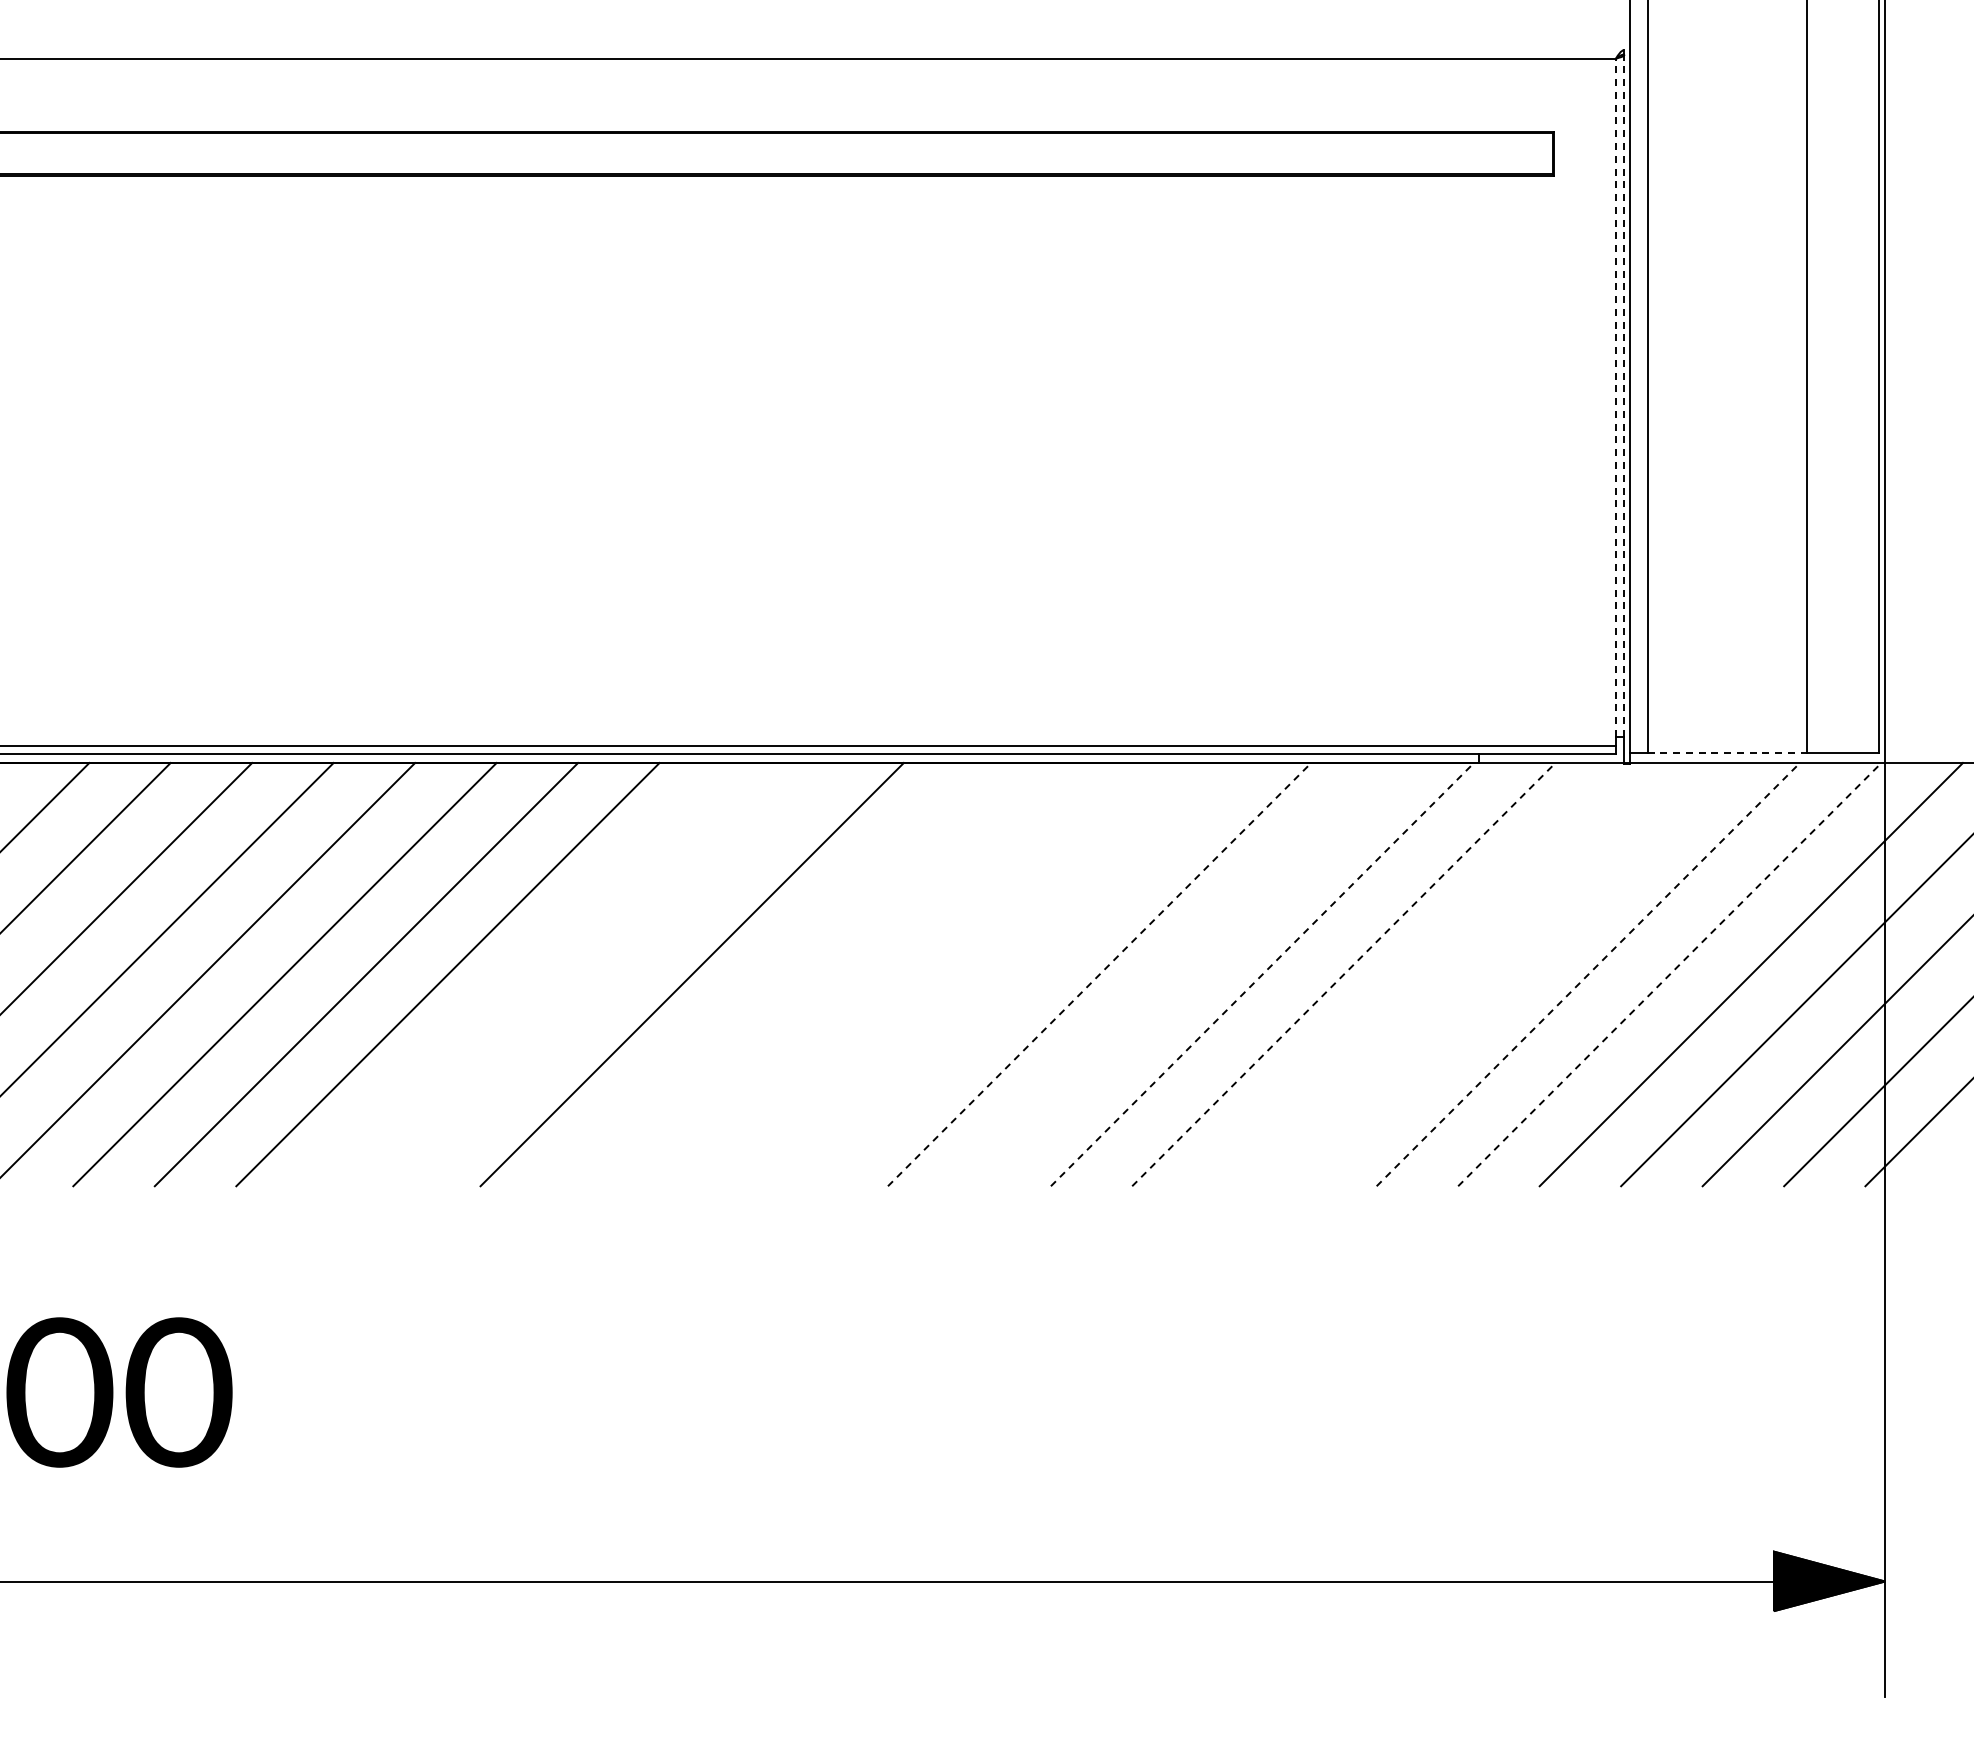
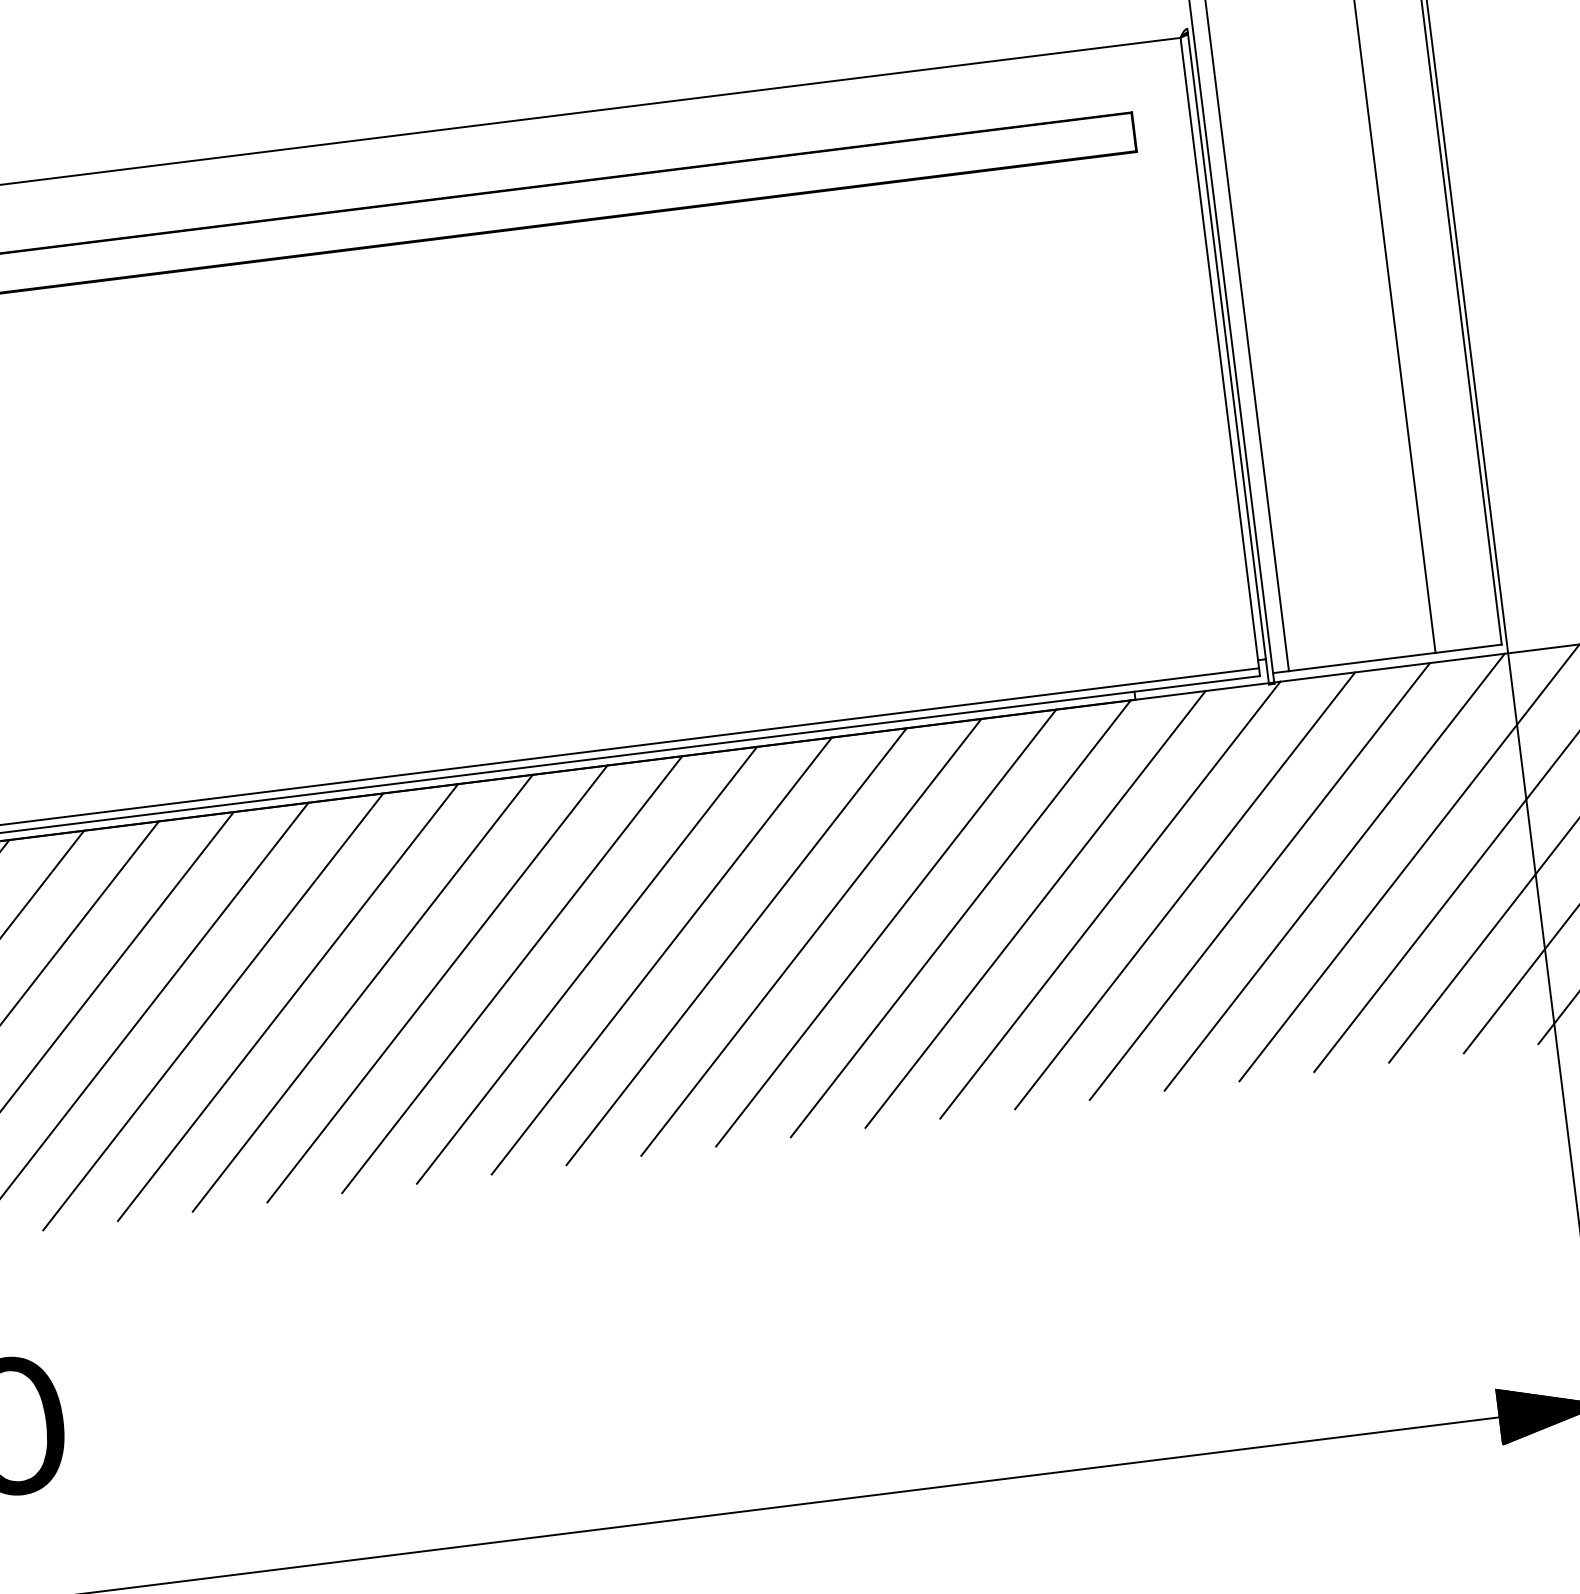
line: (1624, 395) -> (1226, 345), dashed -> solid
line: (1615, 397) -> (1218, 348), dashed -> solid
line: (1727, 752) -> (1362, 661), dashed -> solid
line: (529, 974) -> (288, 1002), added
line: (610, 974) -> (362, 993), added
line: (773, 974) -> (512, 974), added
line: (854, 974) -> (586, 965), added
line: (936, 974) -> (661, 955), added
line: (1017, 974) -> (736, 946), added
line: (1099, 974) -> (811, 937), dashed -> solid
line: (1180, 974) -> (885, 928), added
line: (1262, 974) -> (960, 918), dashed -> solid
line: (1344, 974) -> (1036, 909), dashed -> solid
line: (1425, 974) -> (1110, 900), added
line: (1506, 974) -> (1184, 890), added
line: (1588, 974) -> (1260, 881), dashed -> solid
line: (1670, 974) -> (1335, 872), dashed -> solid

